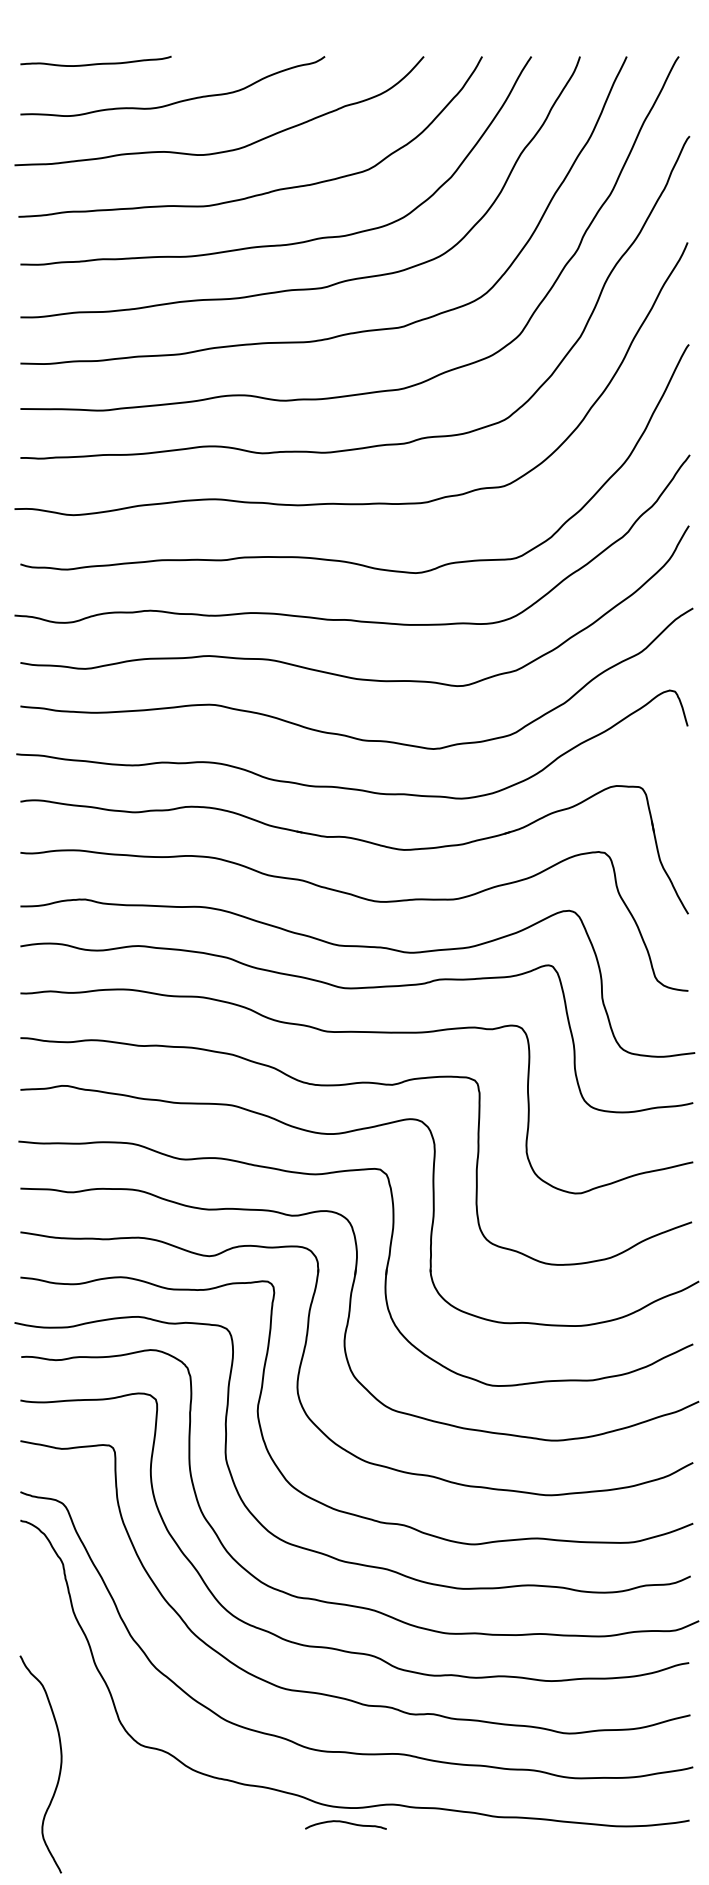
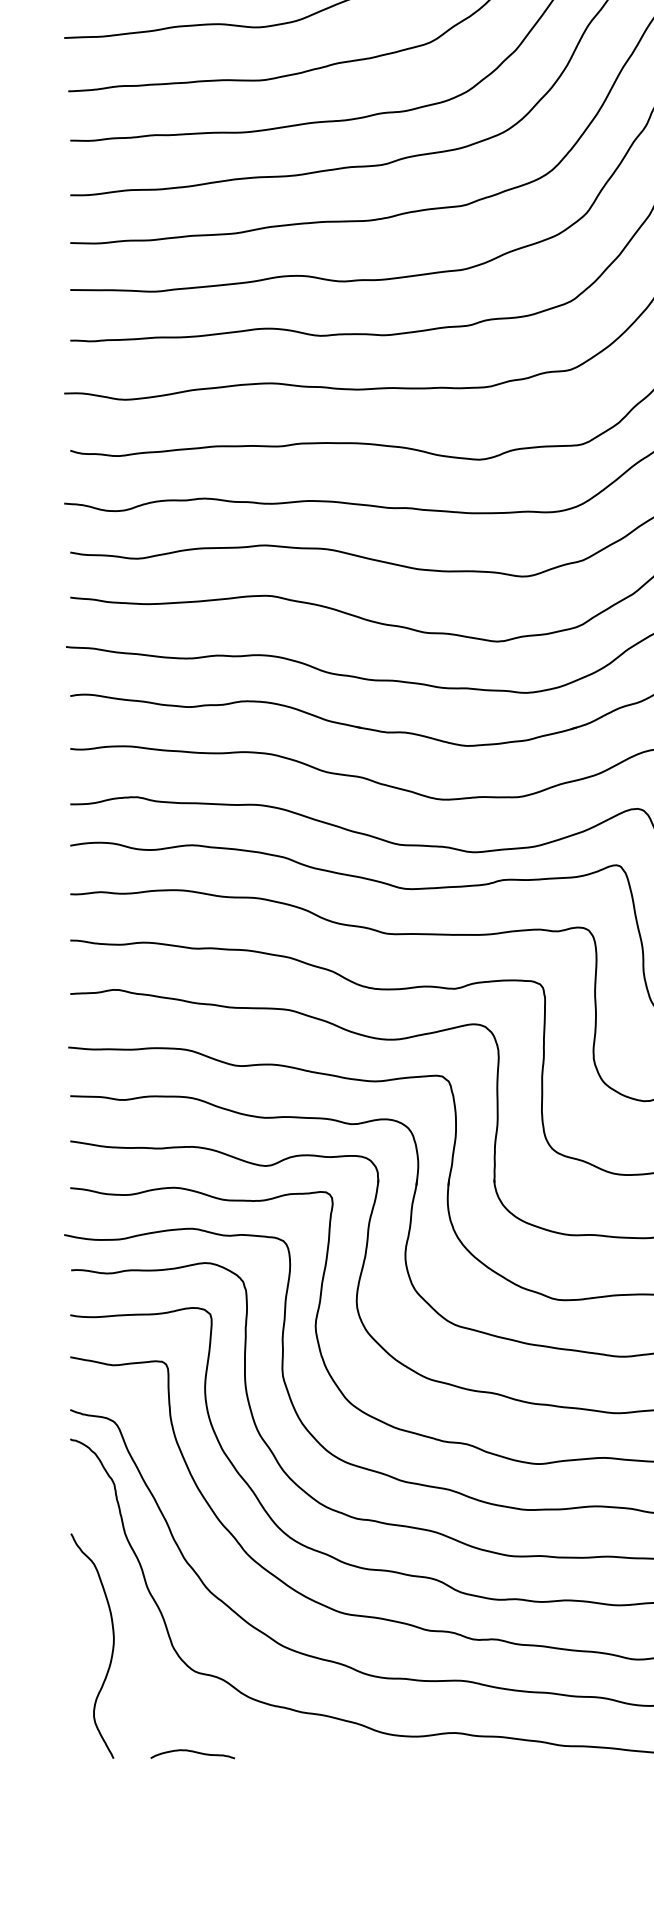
curve: (59, 1768) -> (111, 1650), moved
curve: (345, 1823) -> (192, 1752), moved

